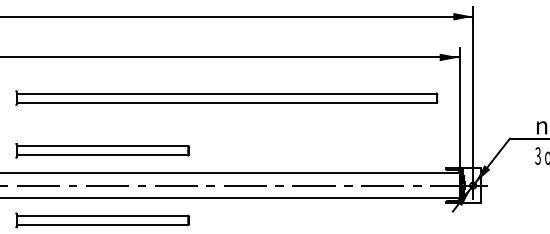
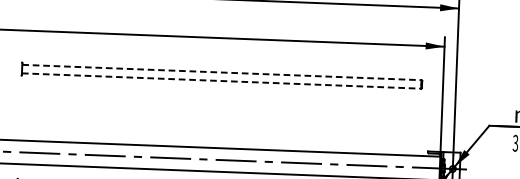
line: (227, 93) -> (222, 72), solid -> dashed
line: (227, 102) -> (222, 81), solid -> dashed
part: (102, 150) -> (101, 122), removed

